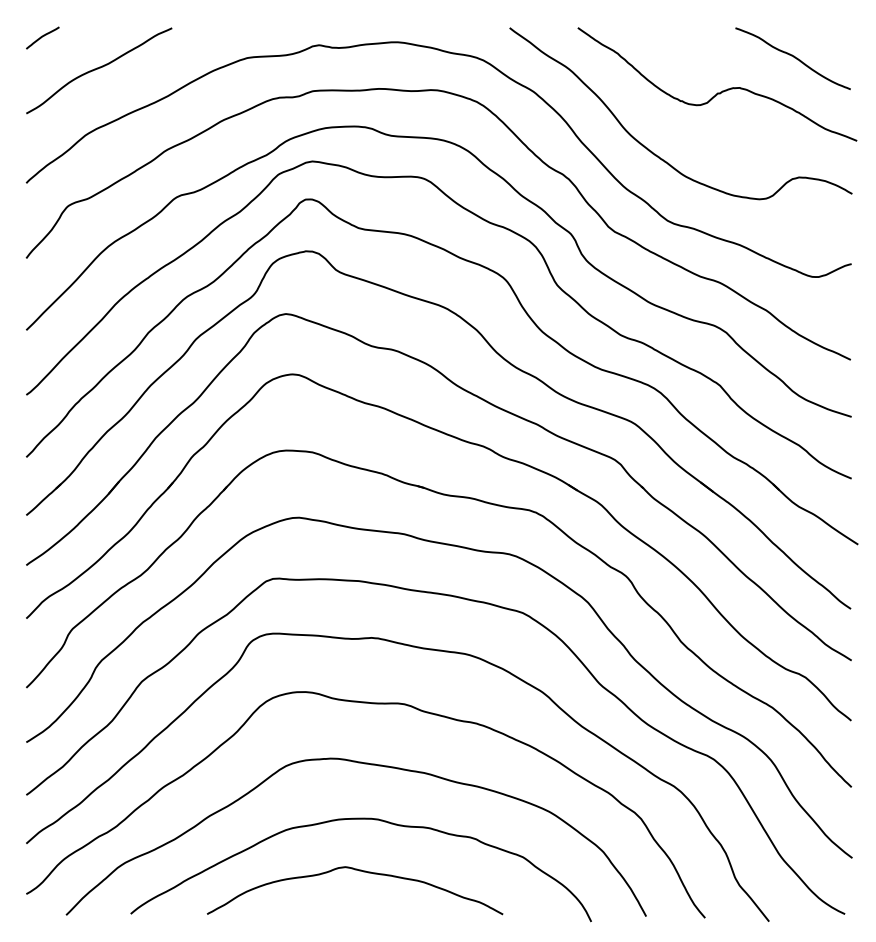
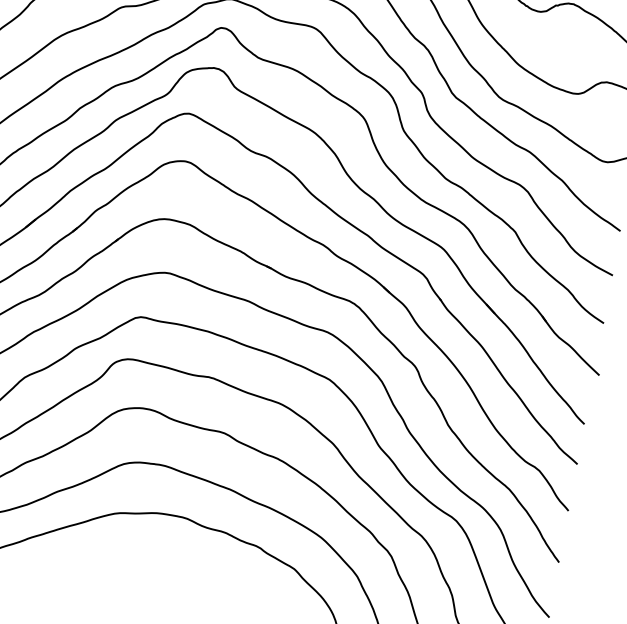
curve: (359, 871) -> (165, 556), removed

